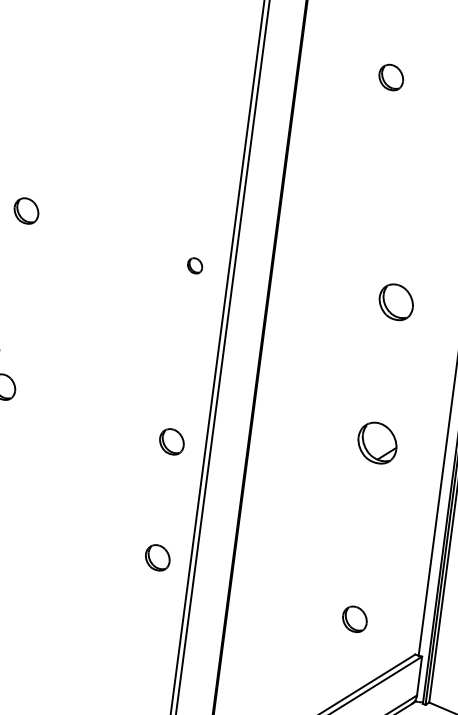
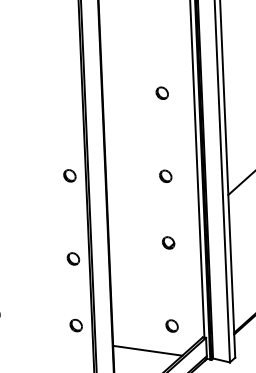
part: (389, 75) -> (161, 92), moved
part: (194, 264) -> (69, 175), size x1.67
part: (396, 300) -> (165, 175), size x0.71
part: (378, 442) -> (168, 242), size x0.62
part: (156, 557) -> (75, 325), moved
line: (294, 661) -> (147, 350), added

